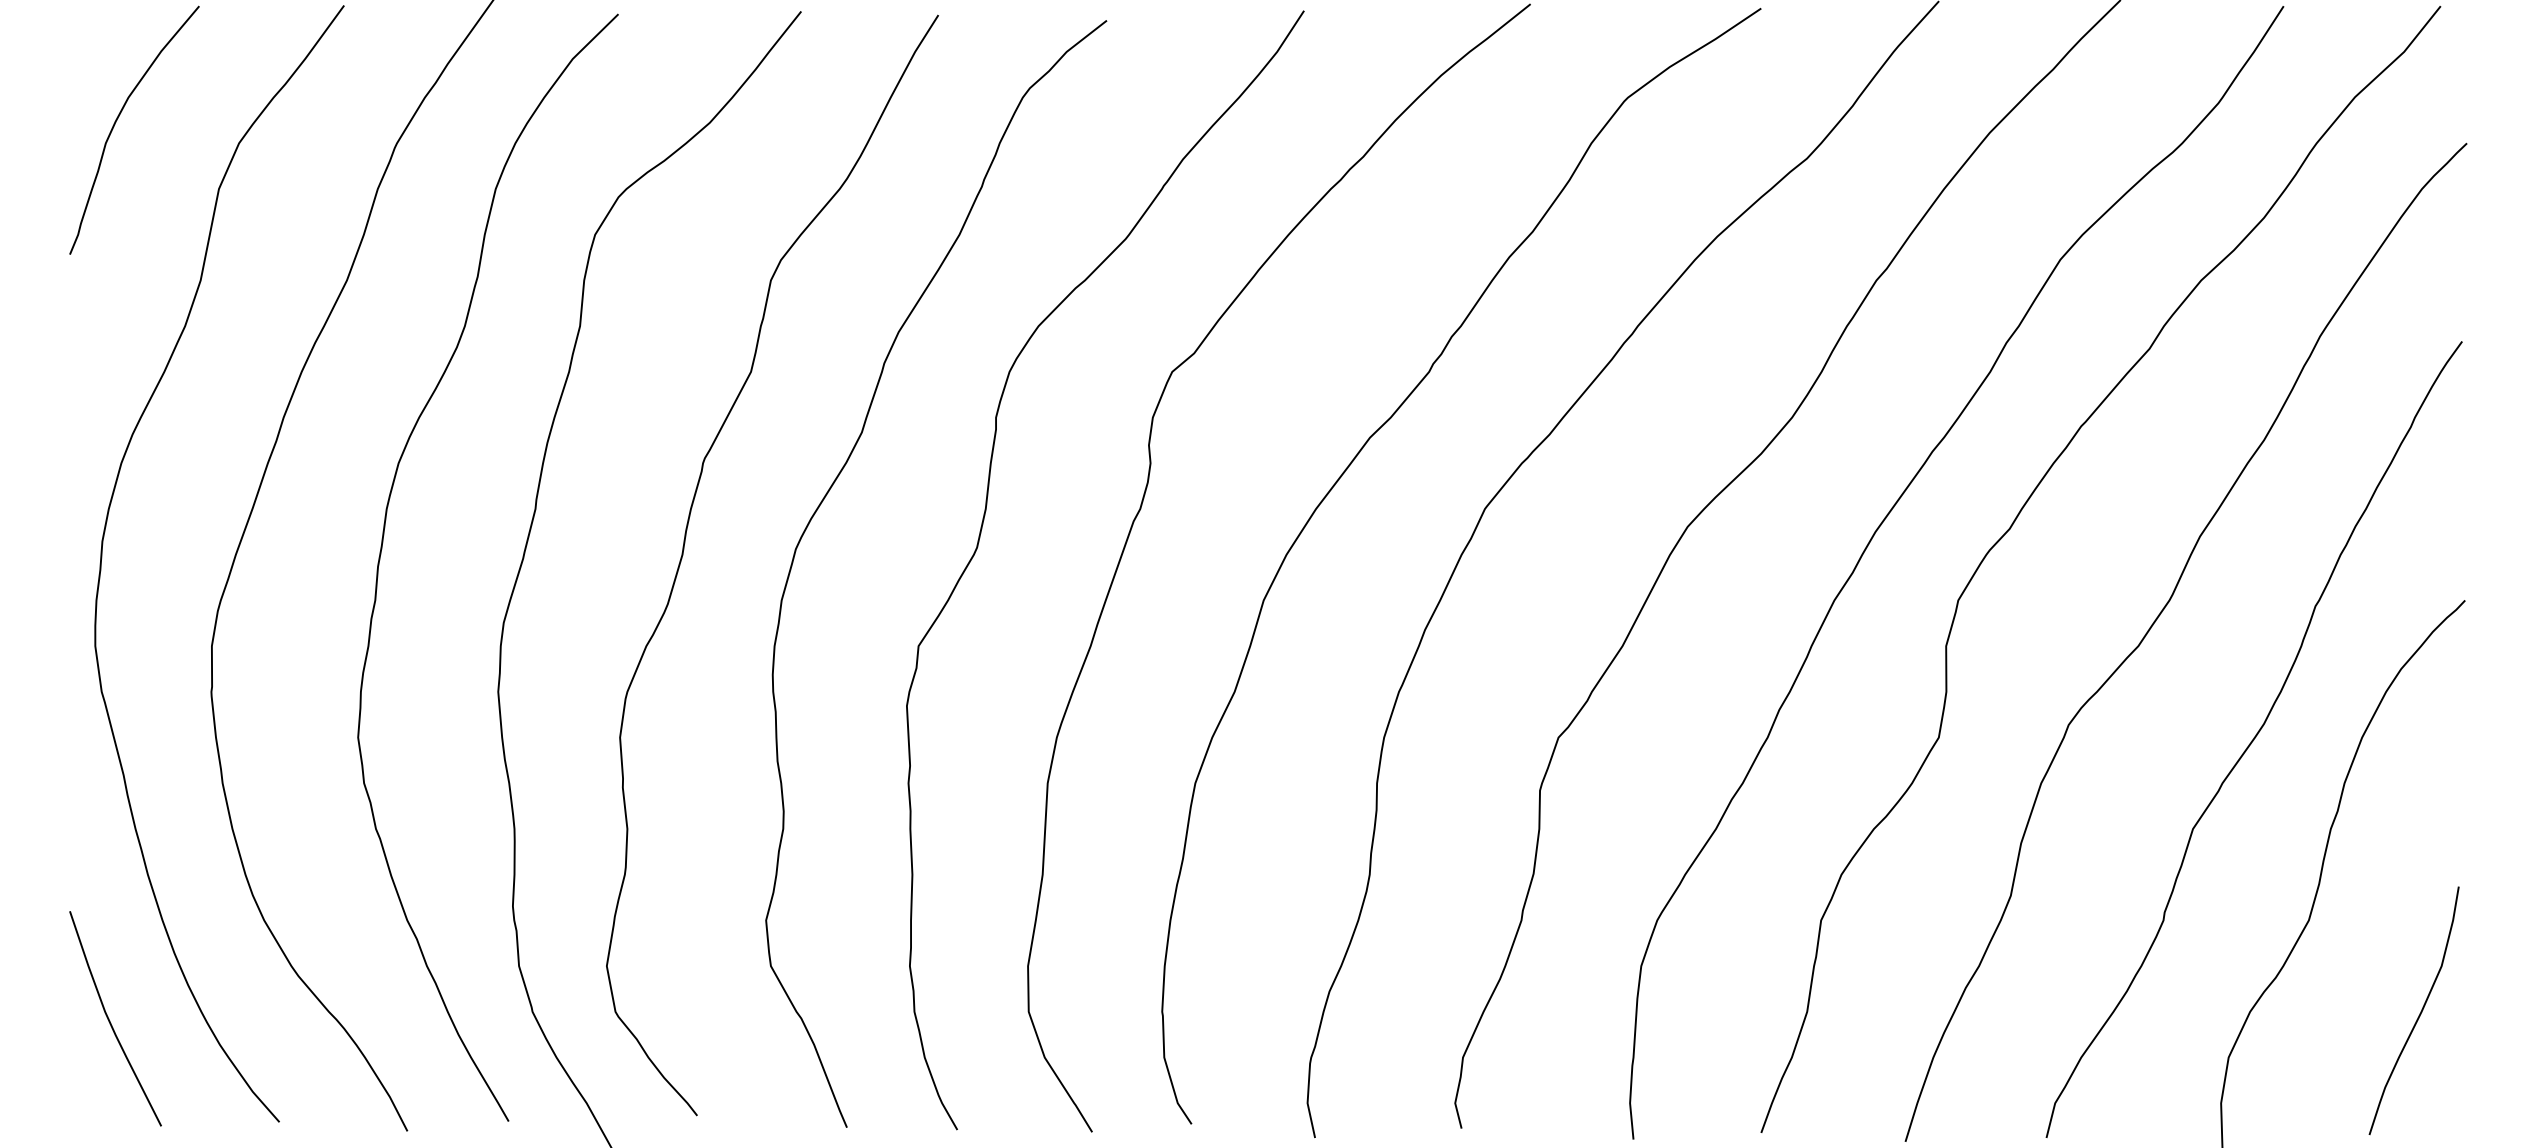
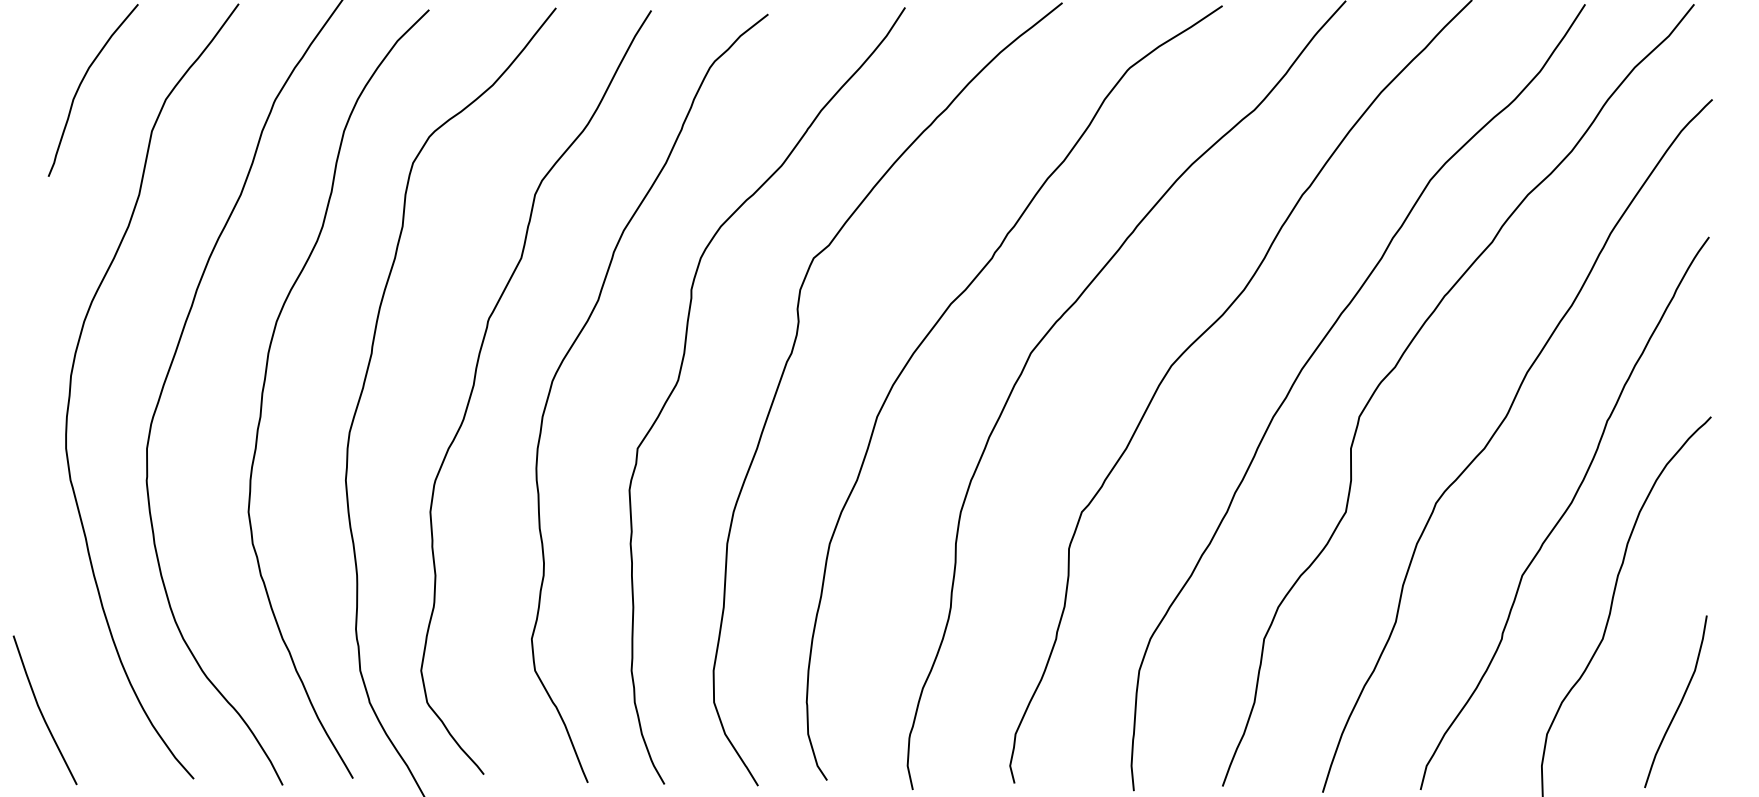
curve: (111, 1021) -> (42, 712), moved

